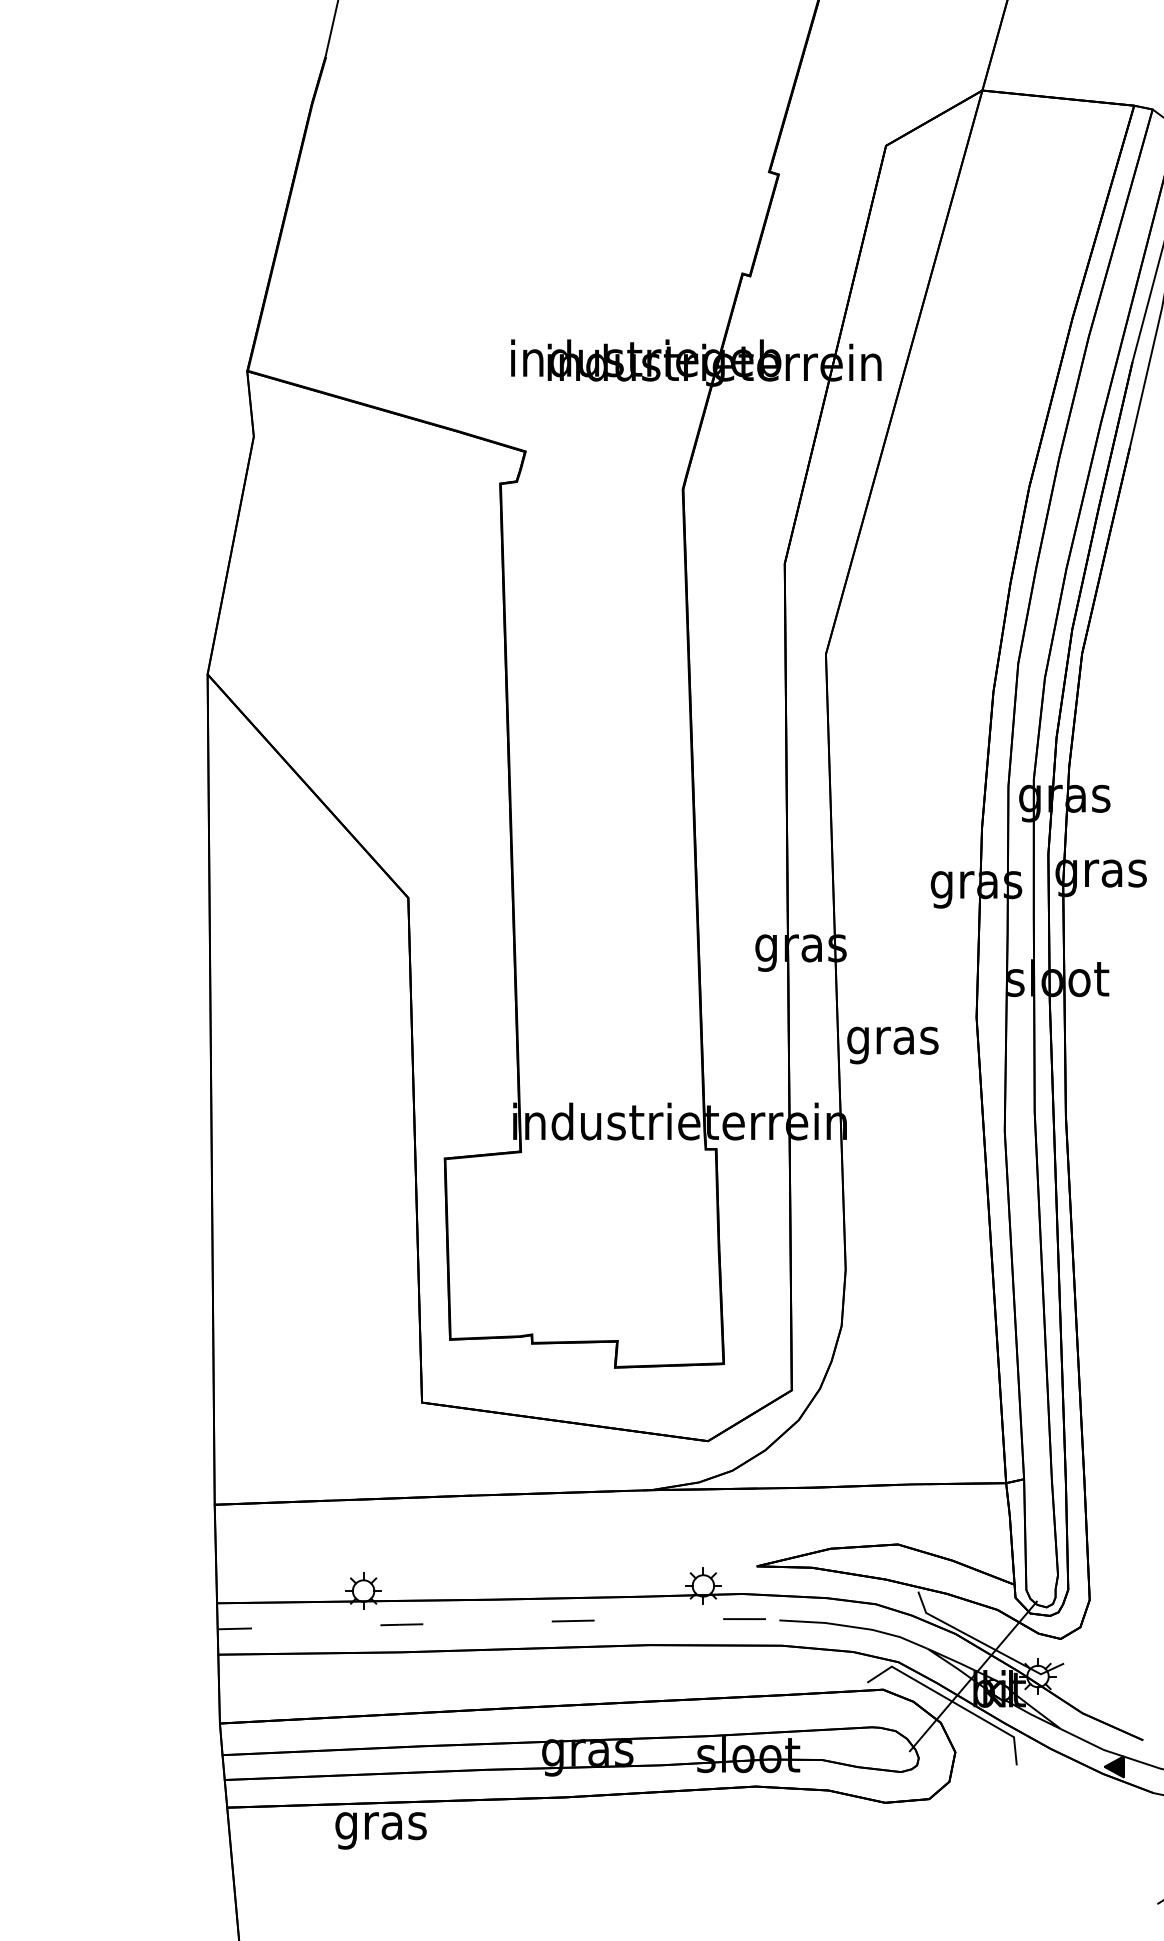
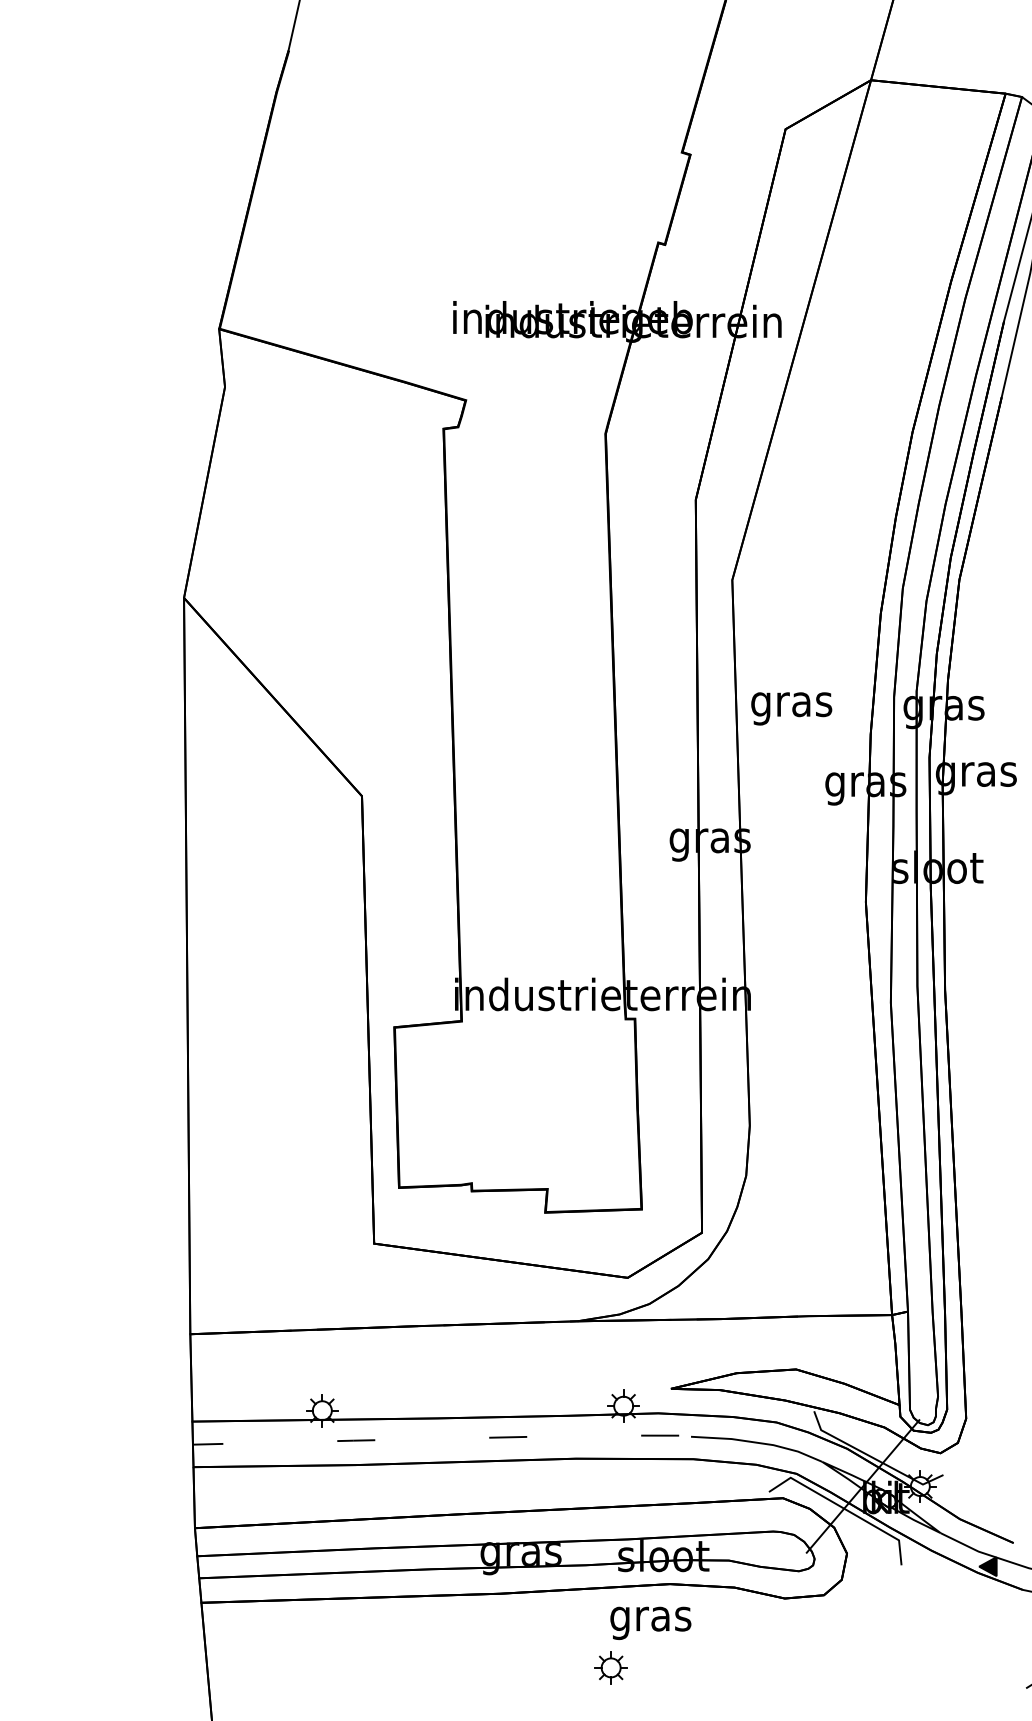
text: (892, 1045) -> (791, 708), moved
text: (380, 1830) -> (650, 1623), moved
part: (688, 1880) -> (610, 1667), added

